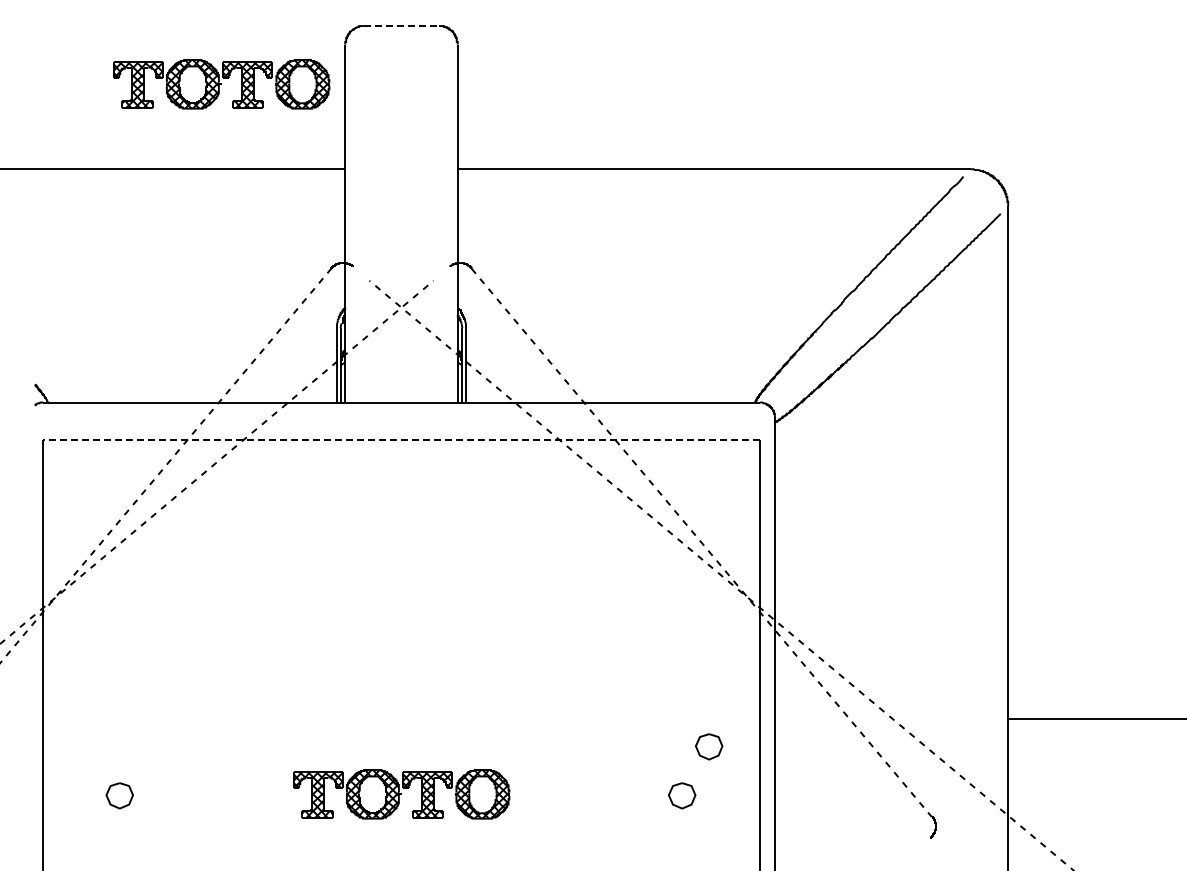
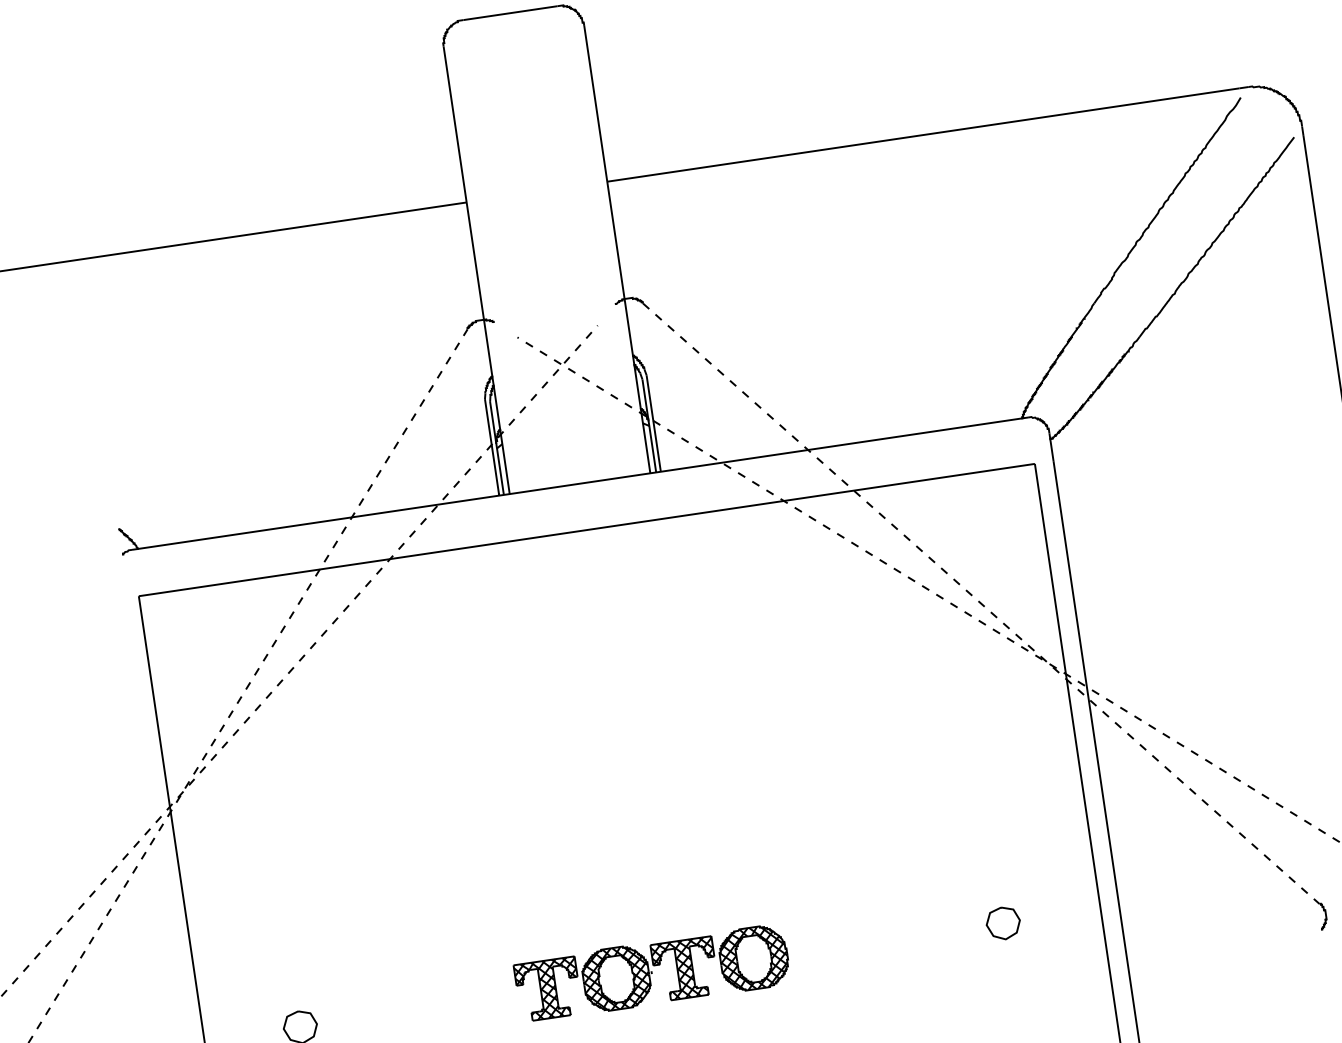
line: (401, 26) -> (510, 13), dashed -> solid
part: (221, 84) -> (296, 119), removed
line: (400, 439) -> (585, 530), dashed -> solid
part: (709, 746) -> (1028, 856), removed

